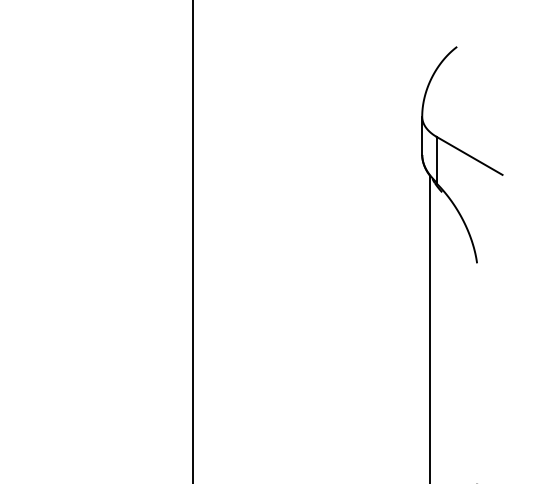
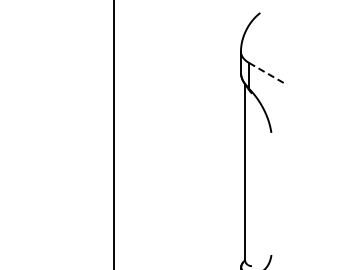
line: (470, 156) -> (267, 73), solid -> dashed

